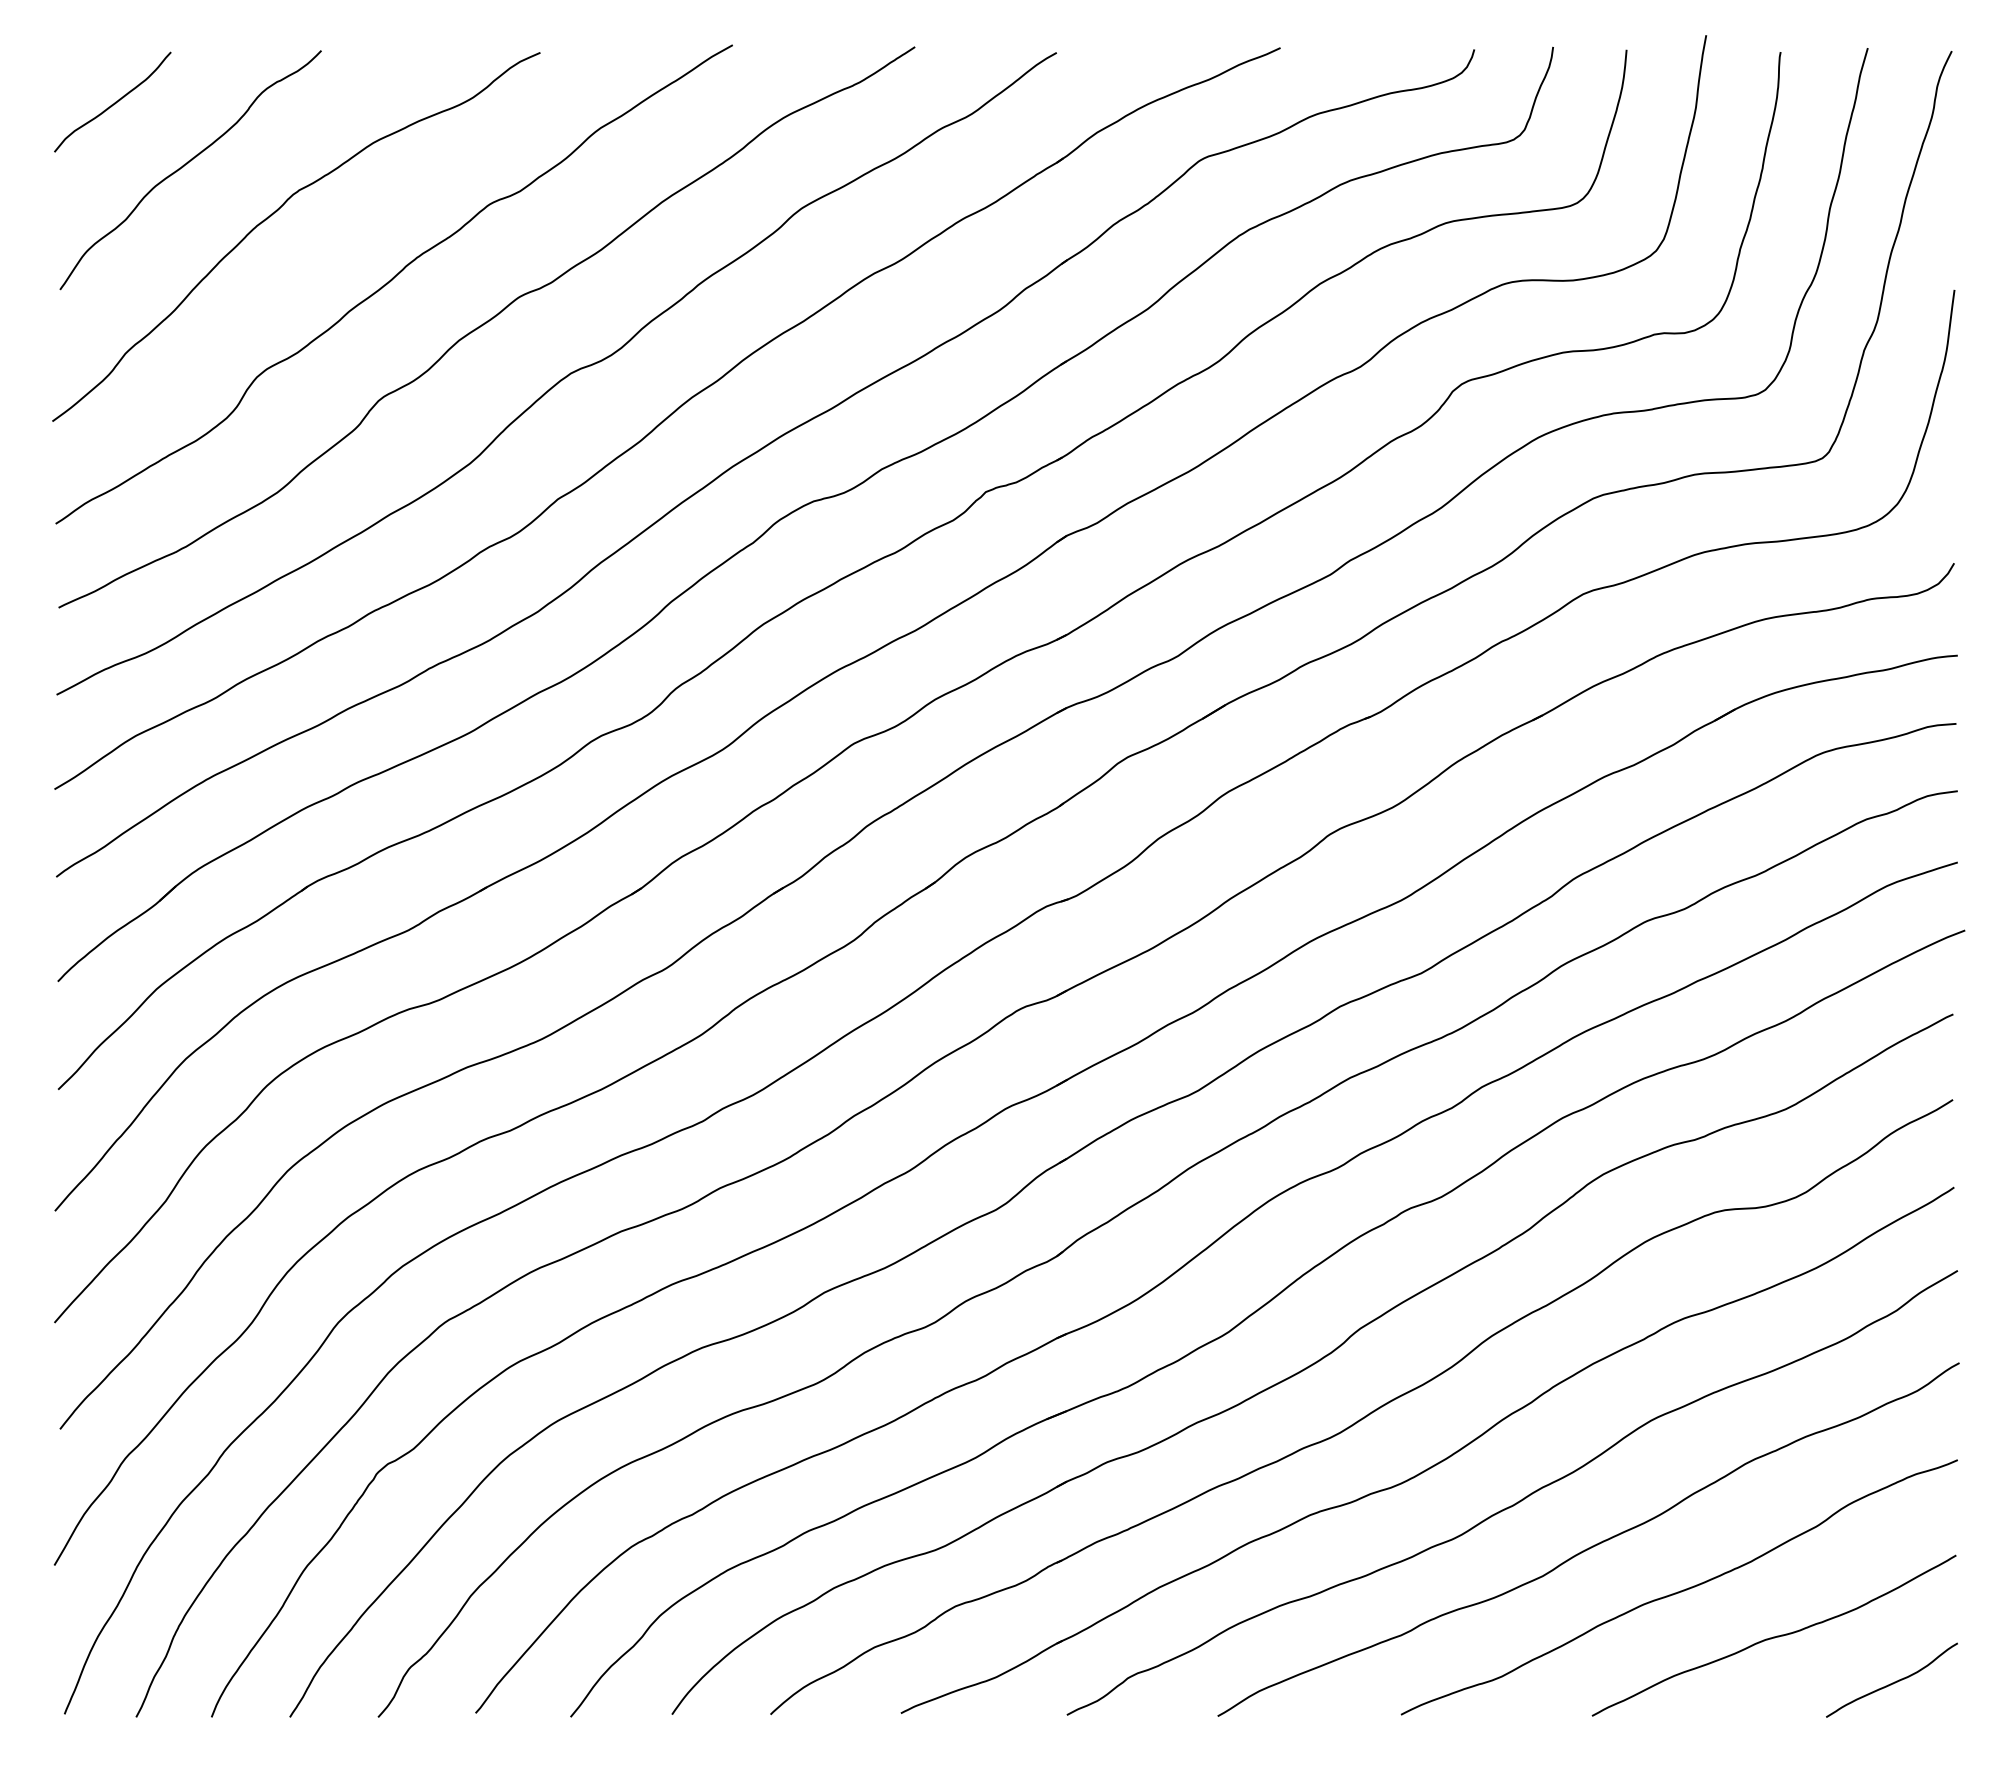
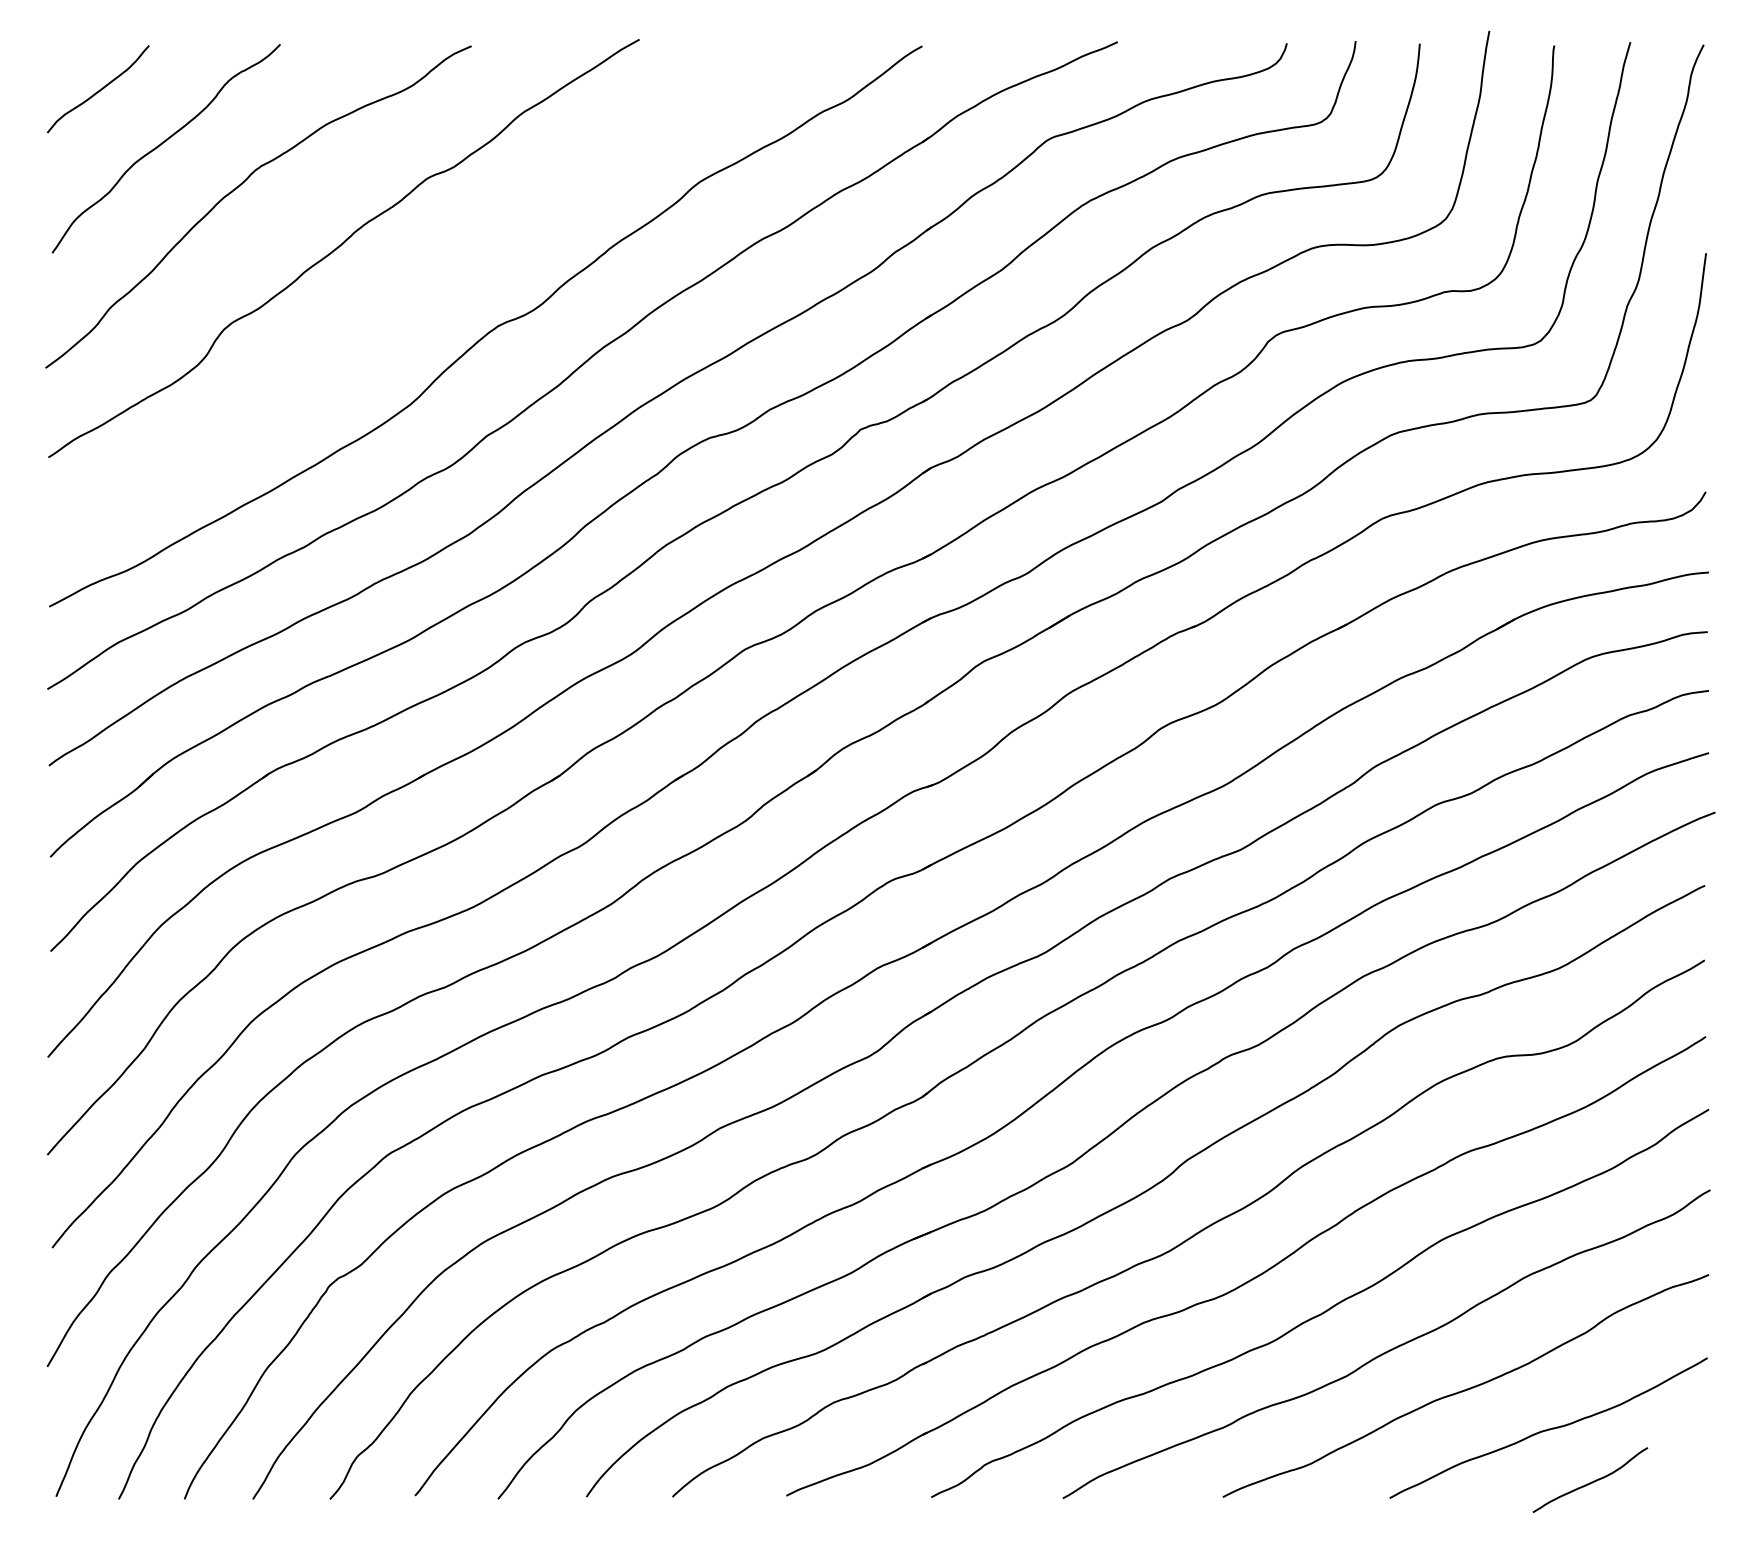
curve: (485, 324) -> (423, 283), removed
curve: (1892, 1682) -> (1590, 1482), moved

